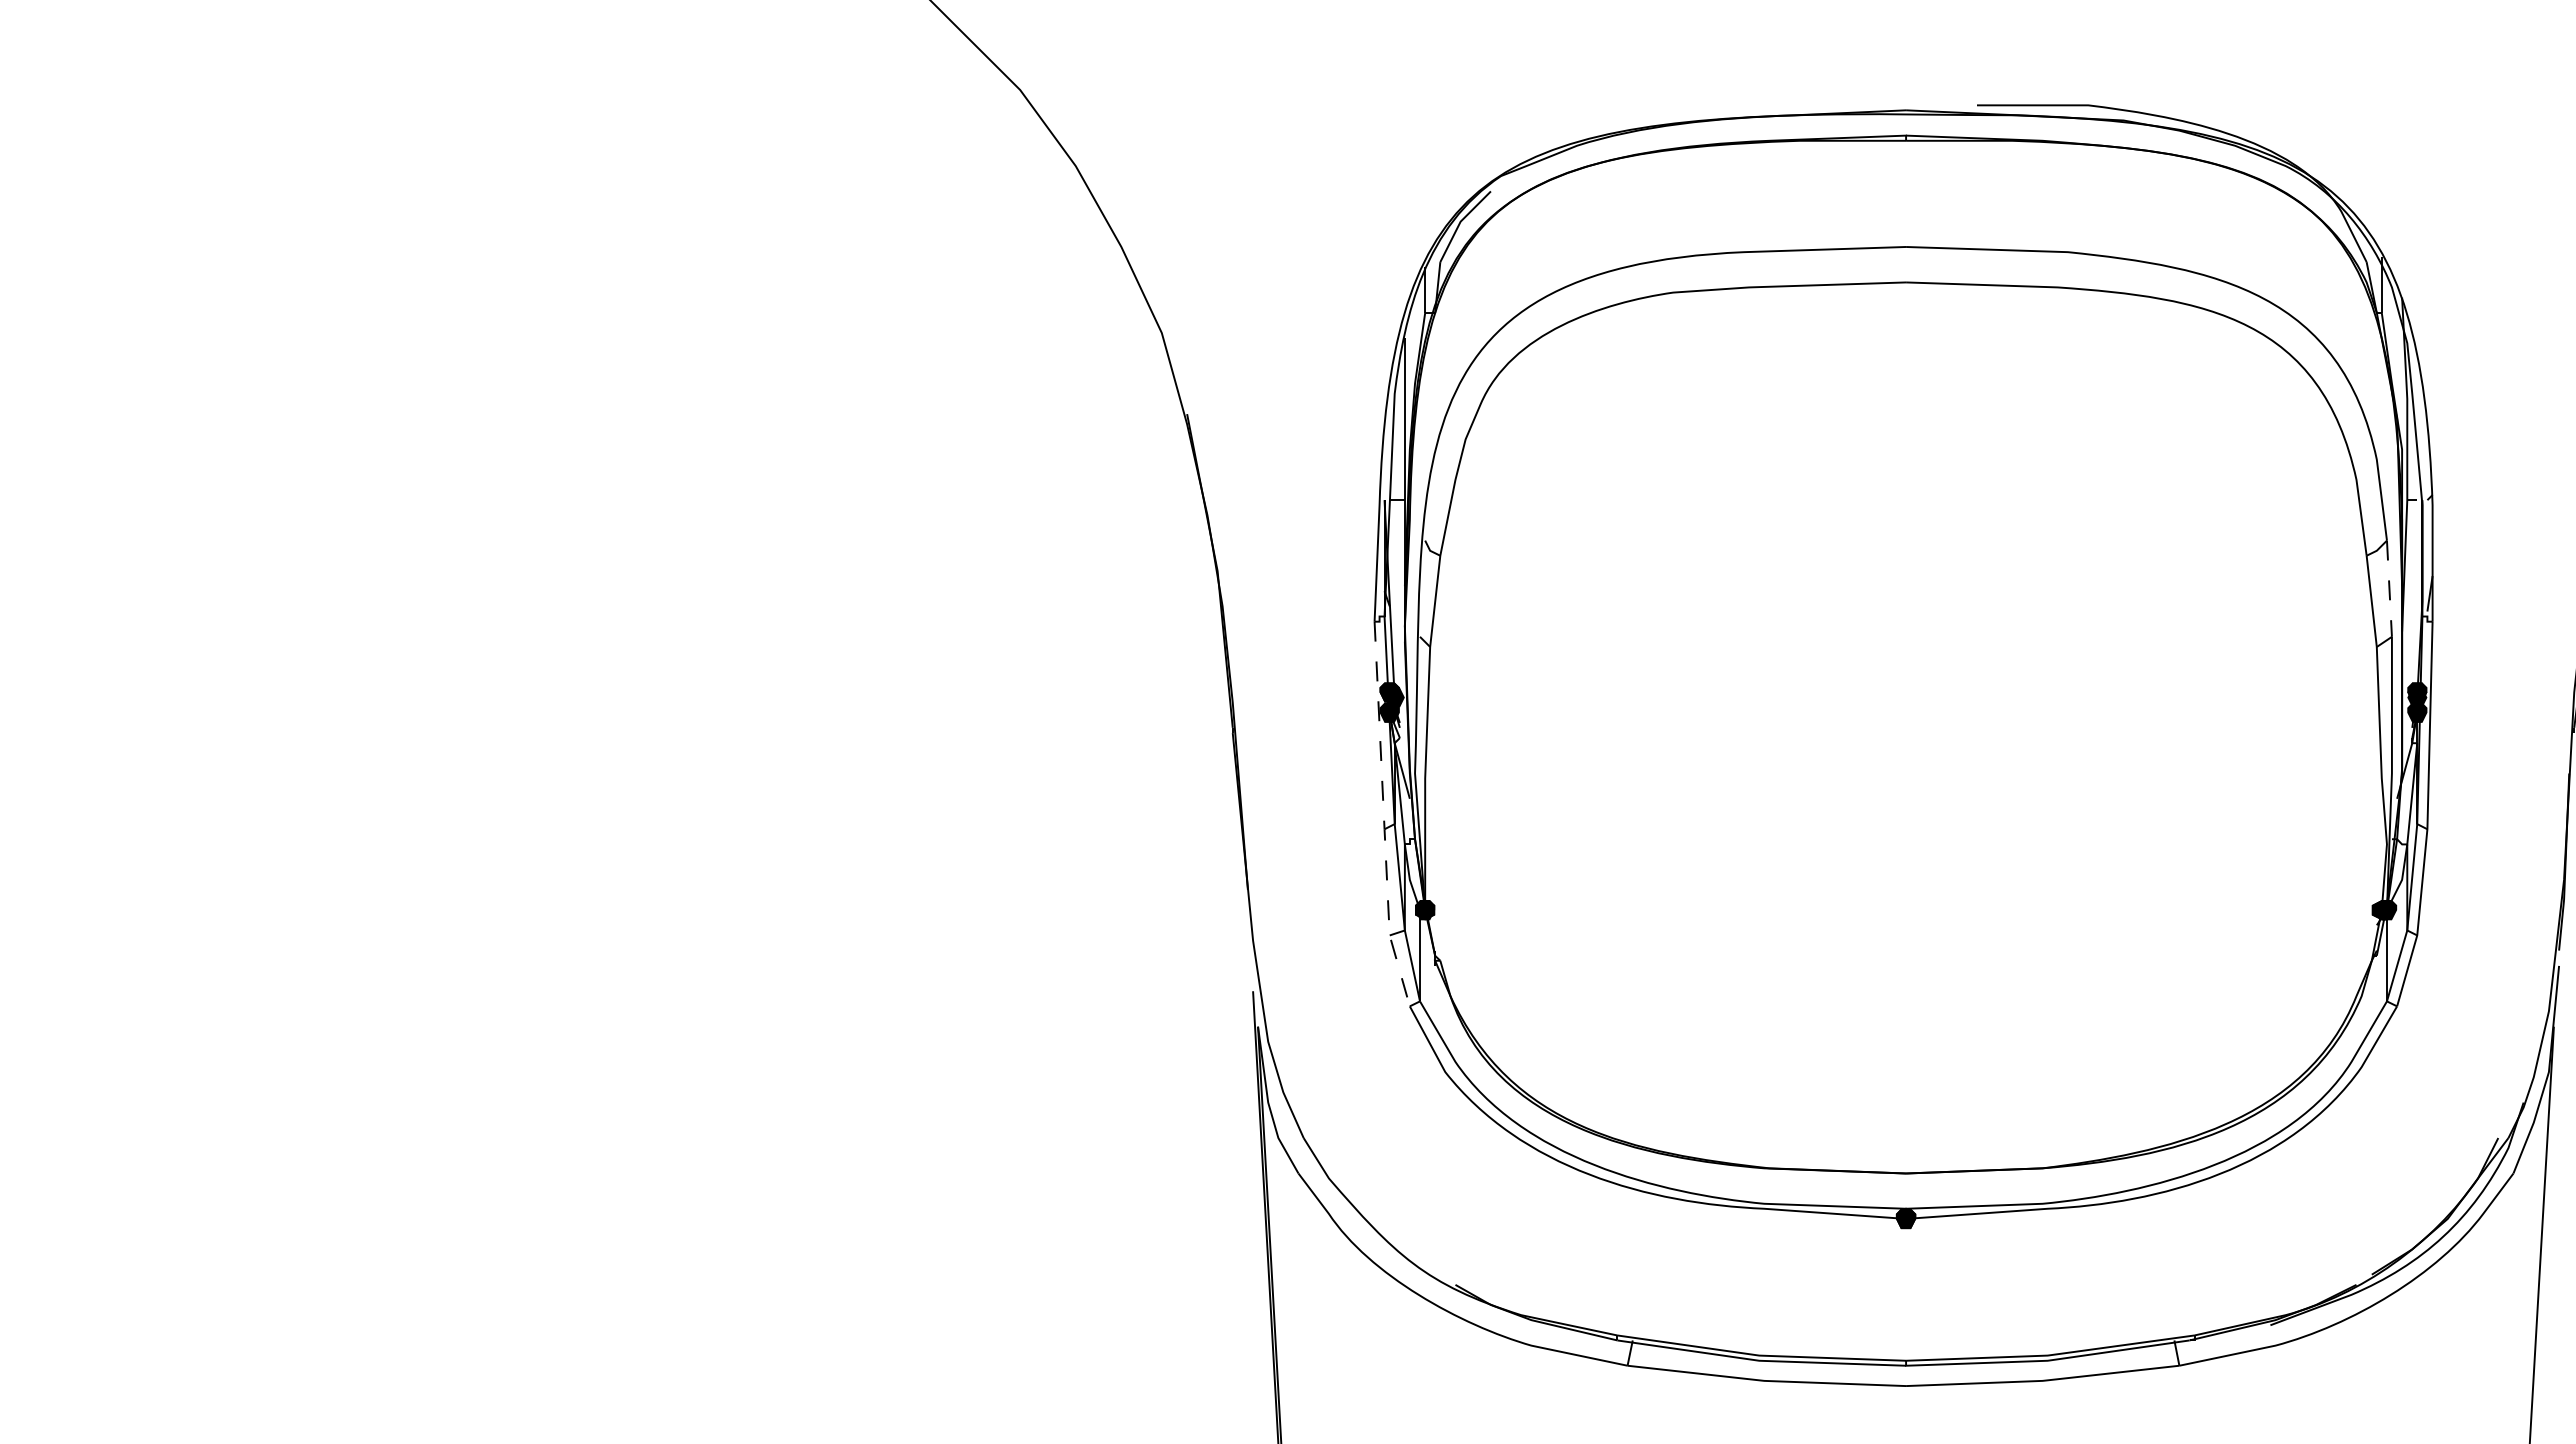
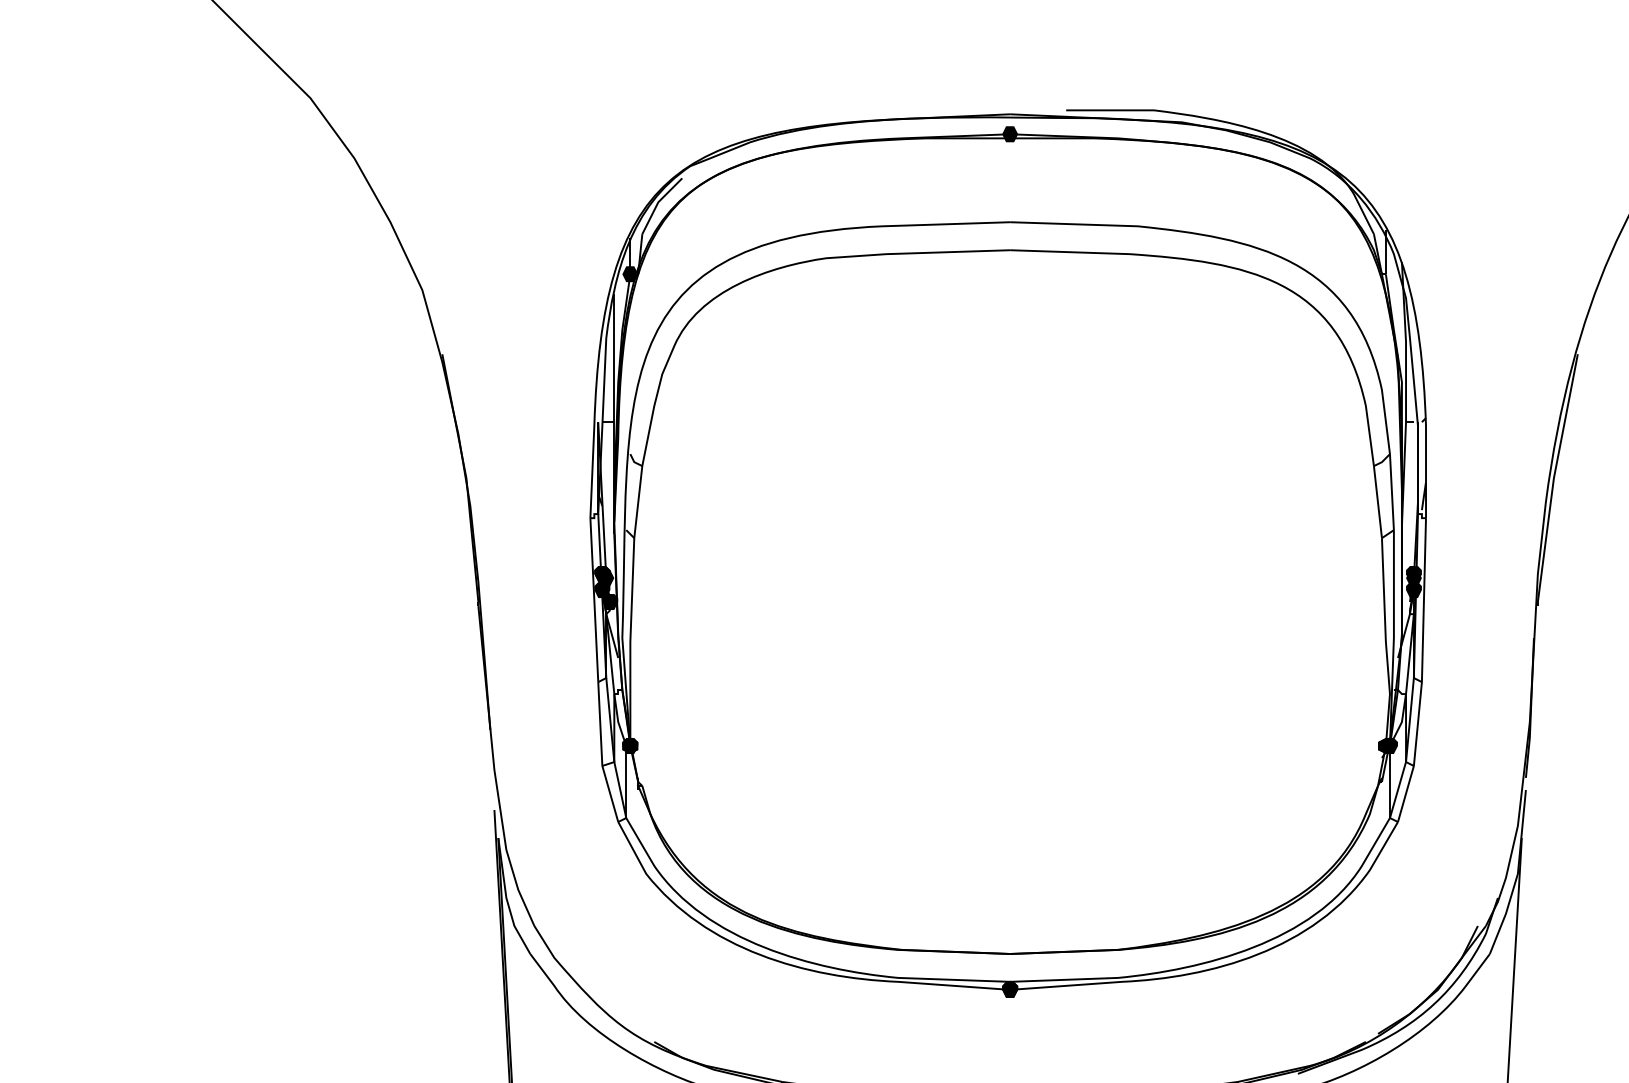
fill: (1905, 135) -> (1009, 134), added
fill: (1425, 312) -> (630, 273), added
line: (2389, 589) -> (1391, 492), dashed -> solid
fill: (1399, 727) -> (610, 601), added
line: (1383, 817) -> (597, 672), dashed -> solid

